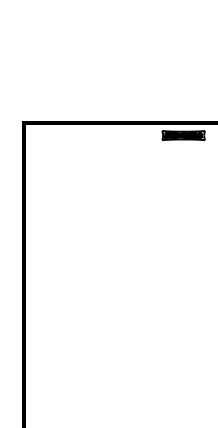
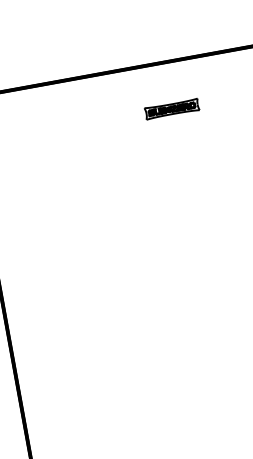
part: (183, 135) -> (171, 109), moved

